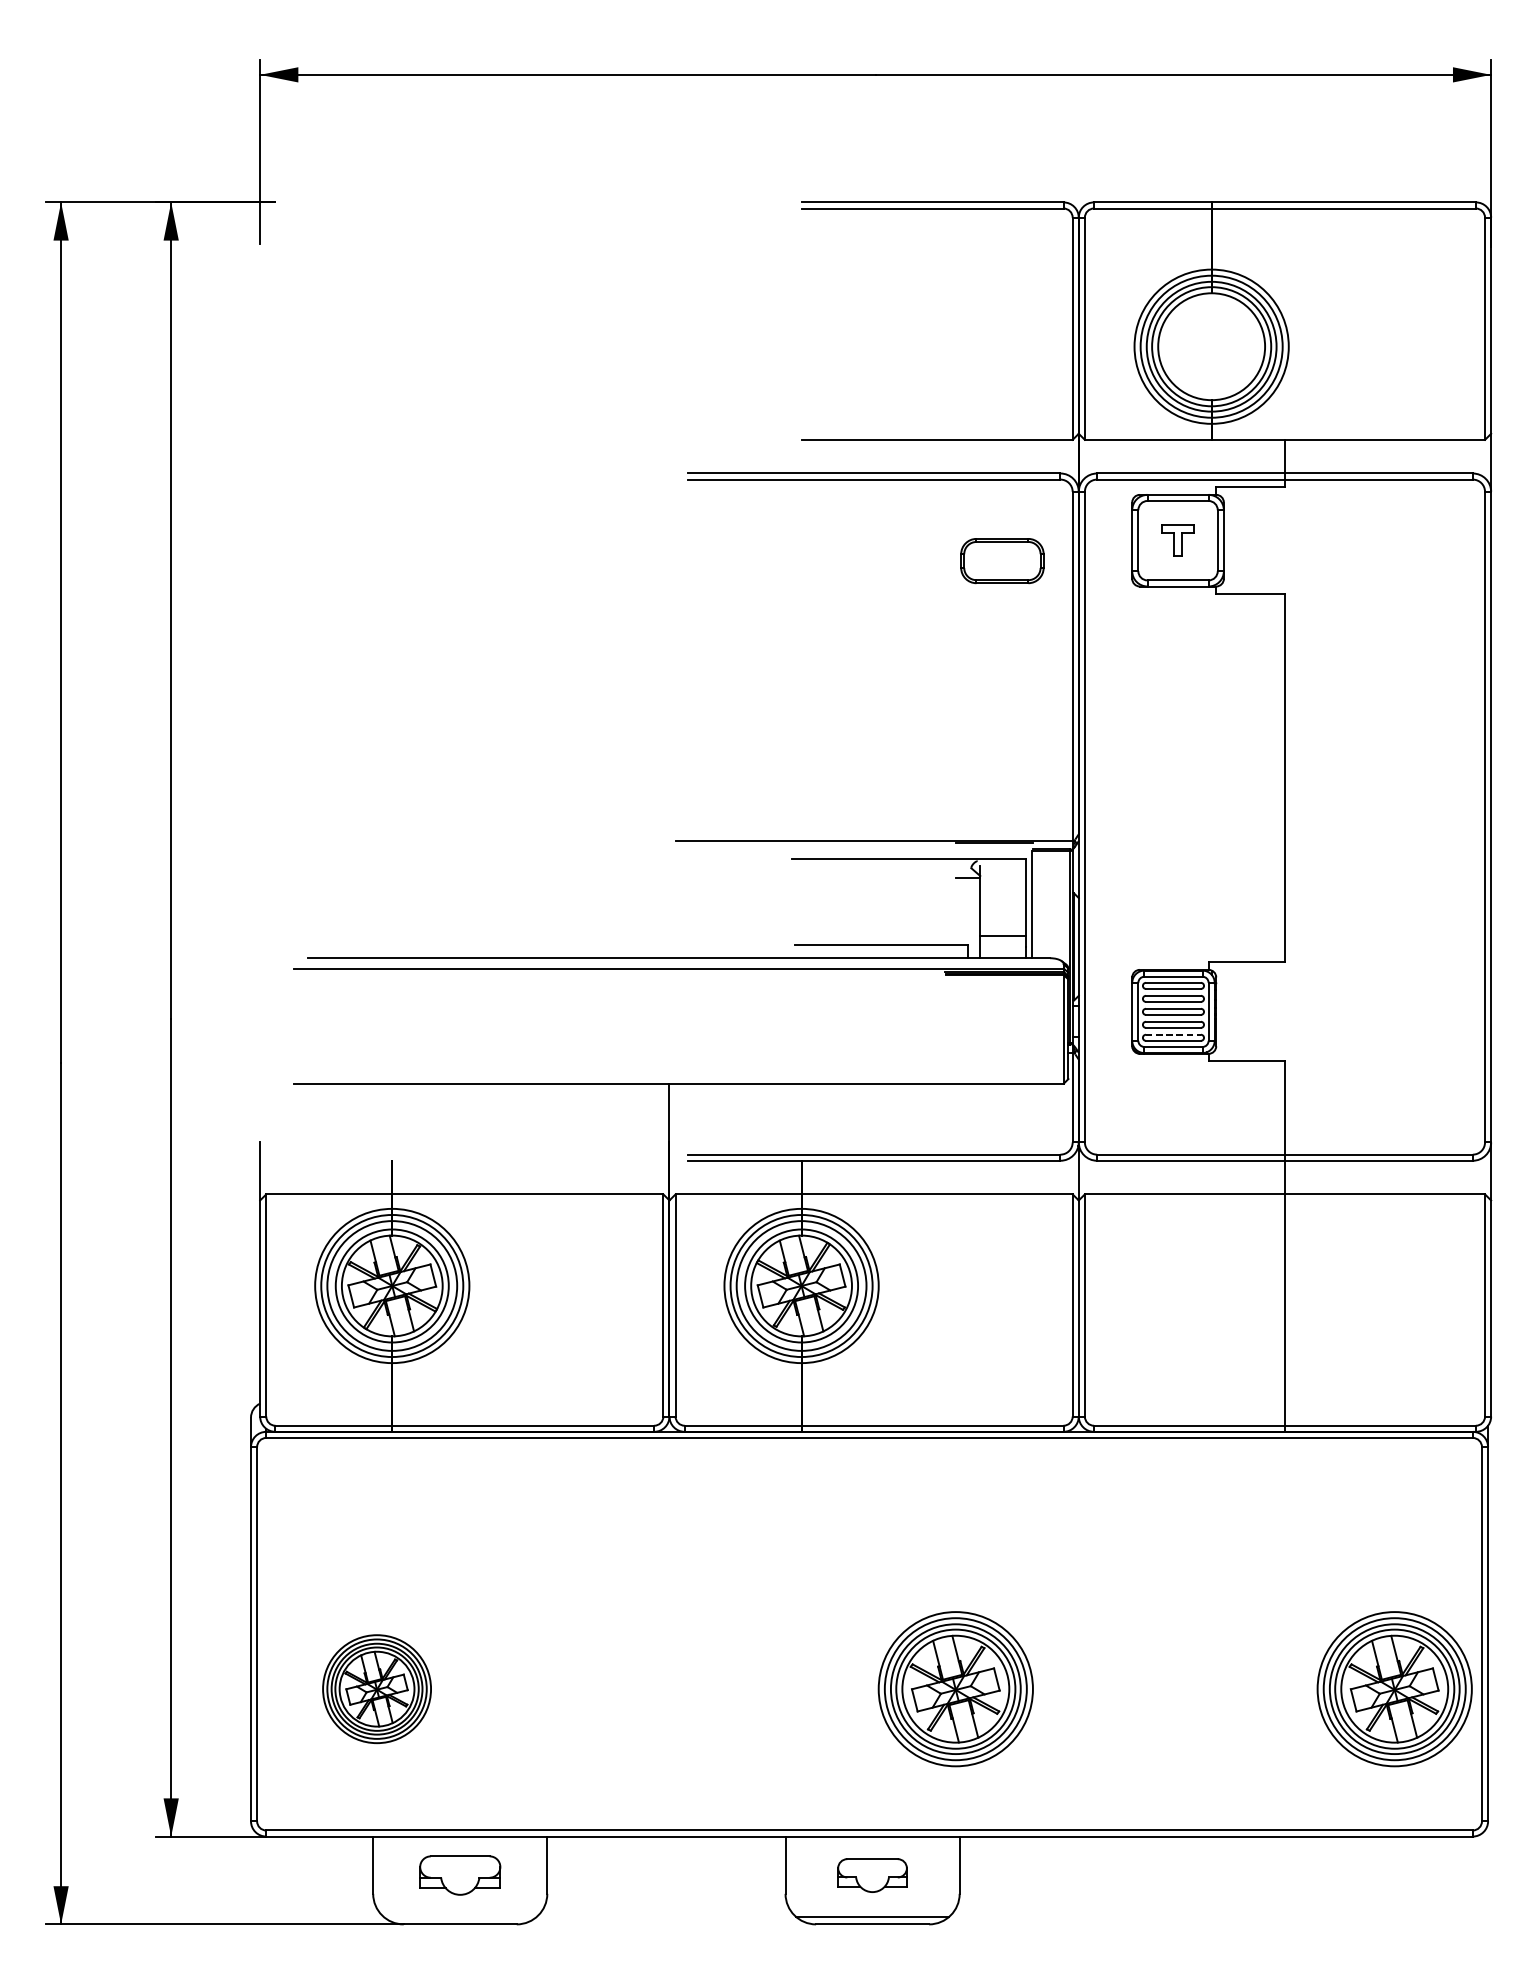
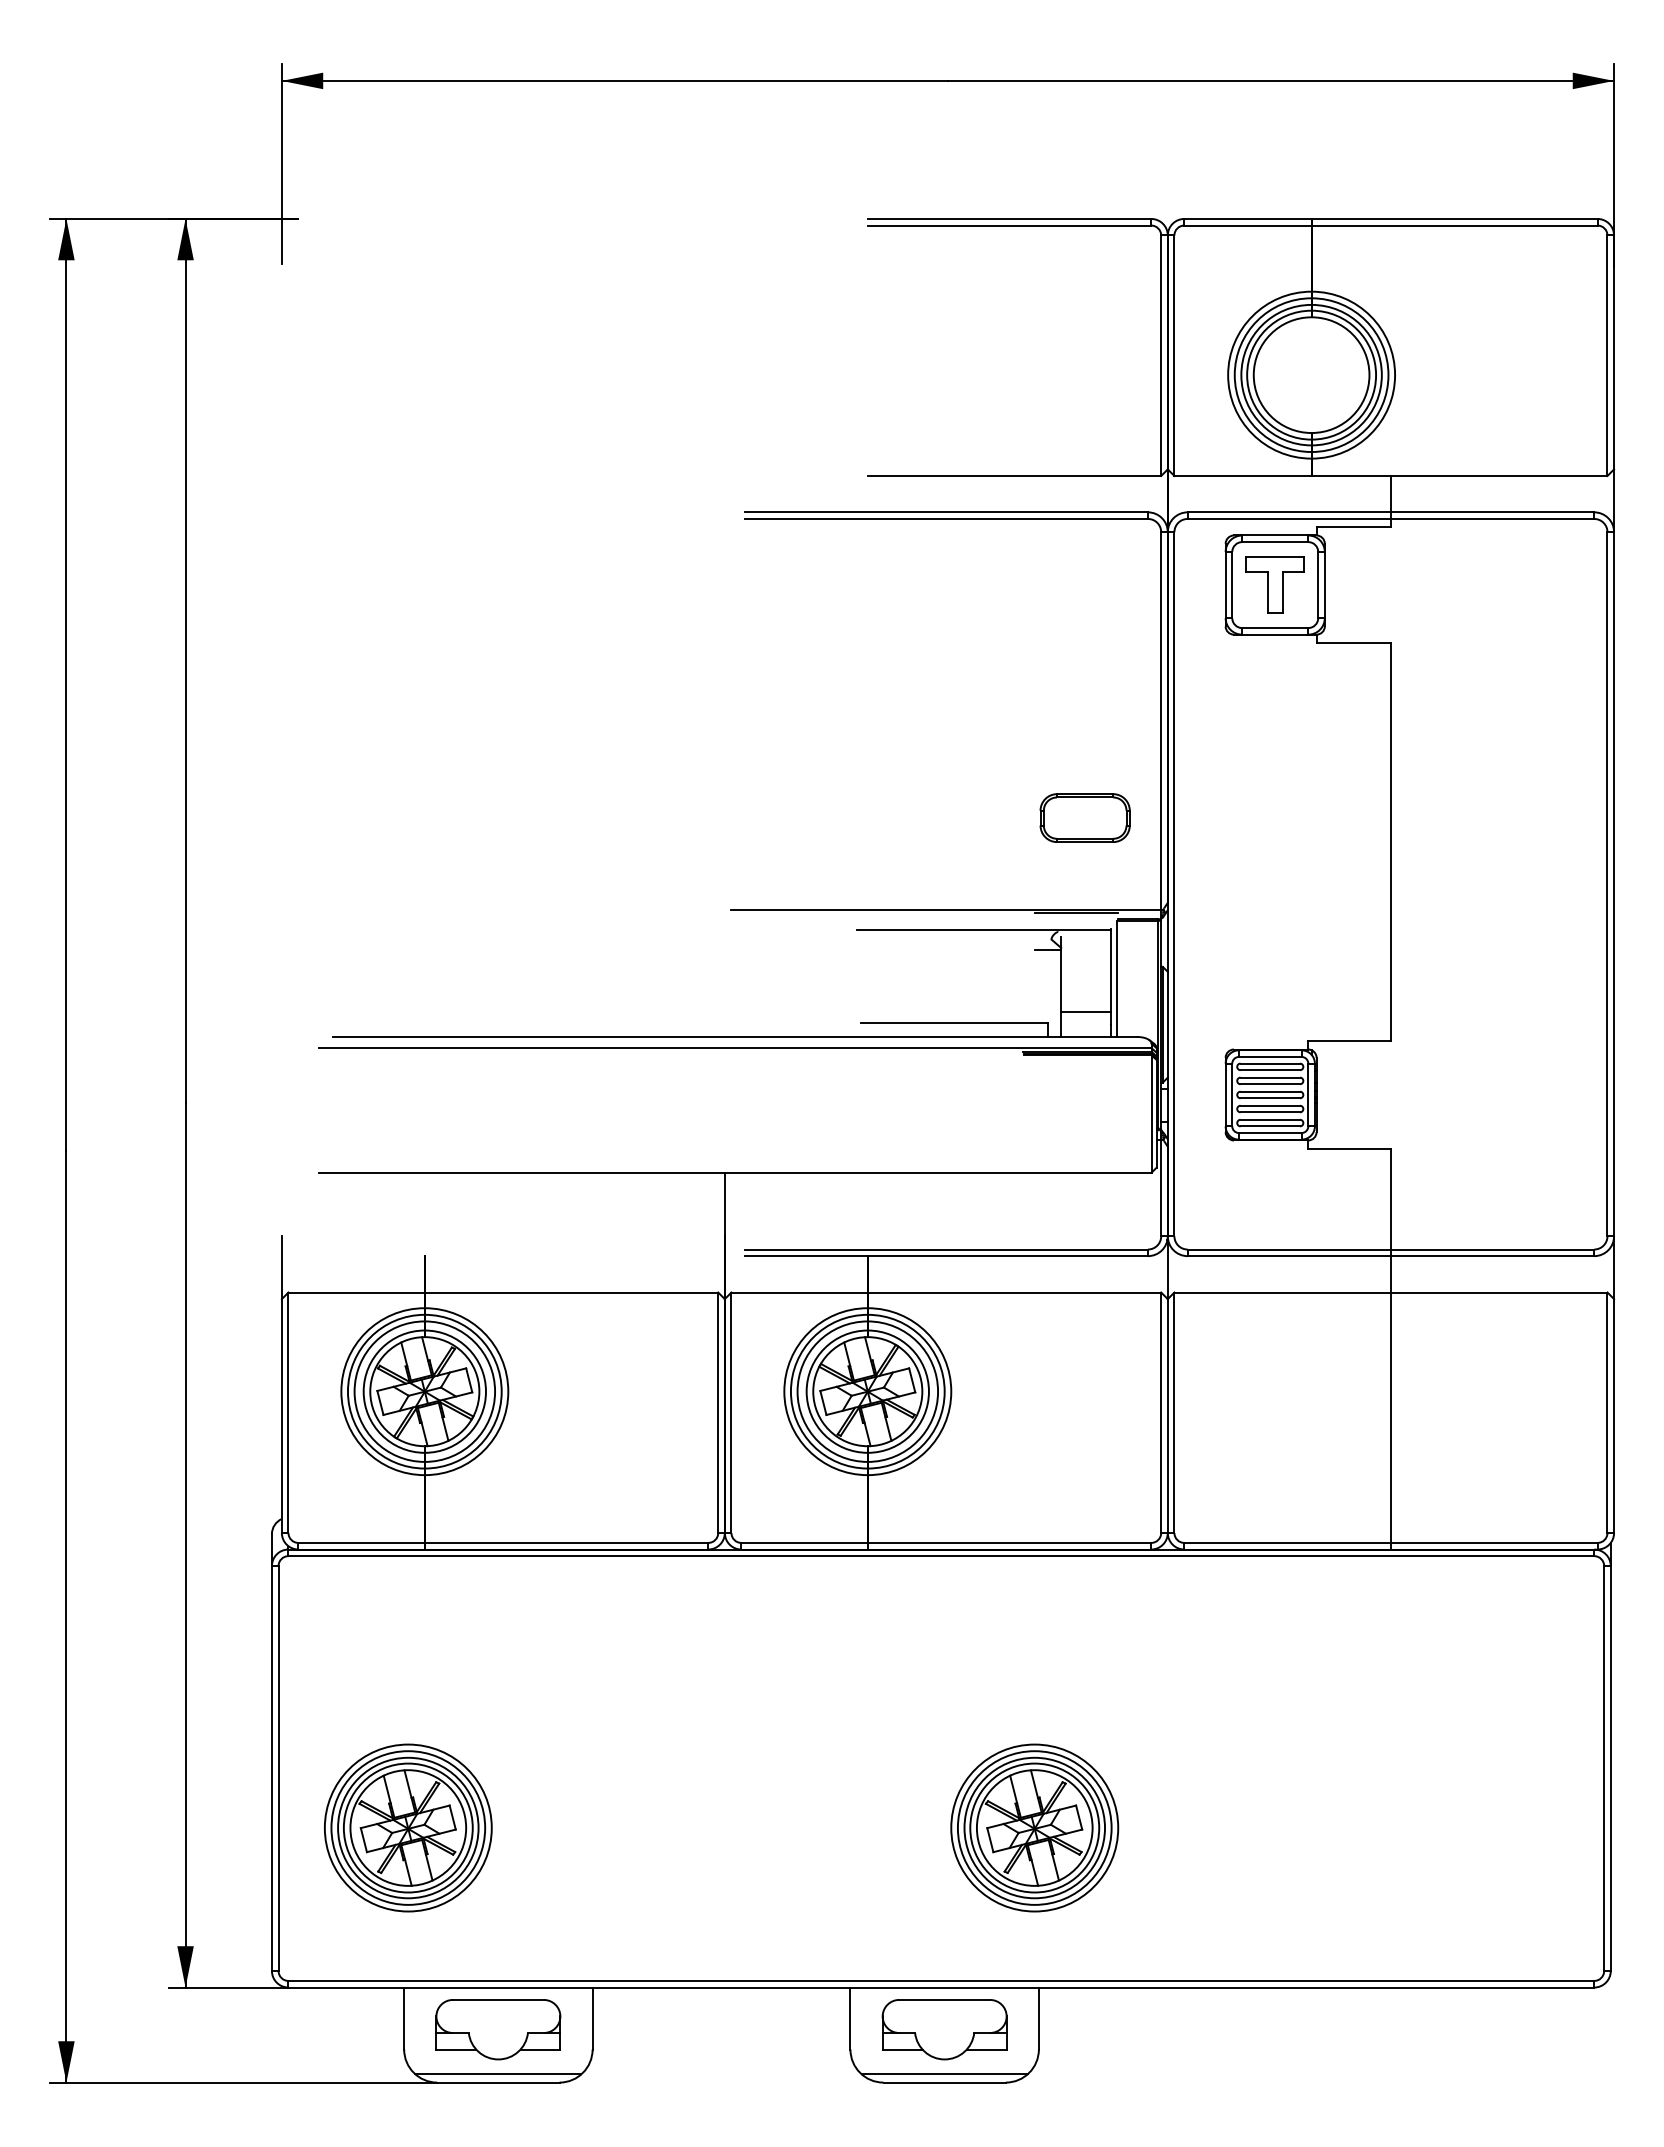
part: (1177, 540) -> (1274, 584), size x1.67
part: (1001, 560) -> (1084, 817), moved
line: (1173, 1034) -> (1270, 1119), dashed -> solid
part: (377, 1688) -> (408, 1827), size x1.43
part: (1394, 1688) -> (1509, 1827), removed
part: (460, 1875) -> (498, 2029), size x1.43
part: (872, 1875) -> (944, 2029), size x1.67
line: (460, 1916) -> (498, 2074), added

